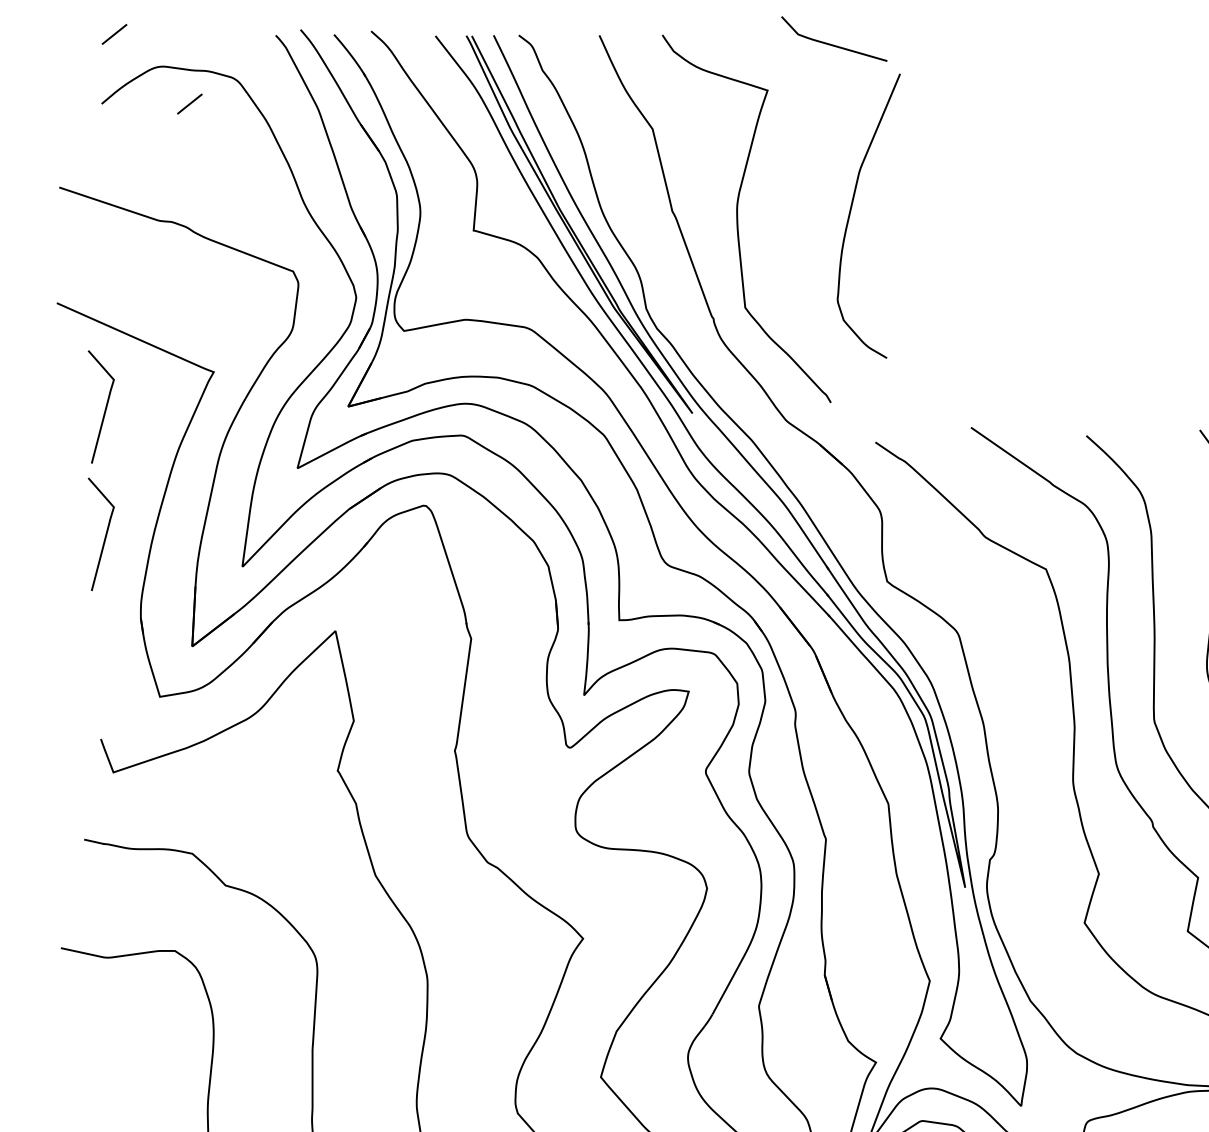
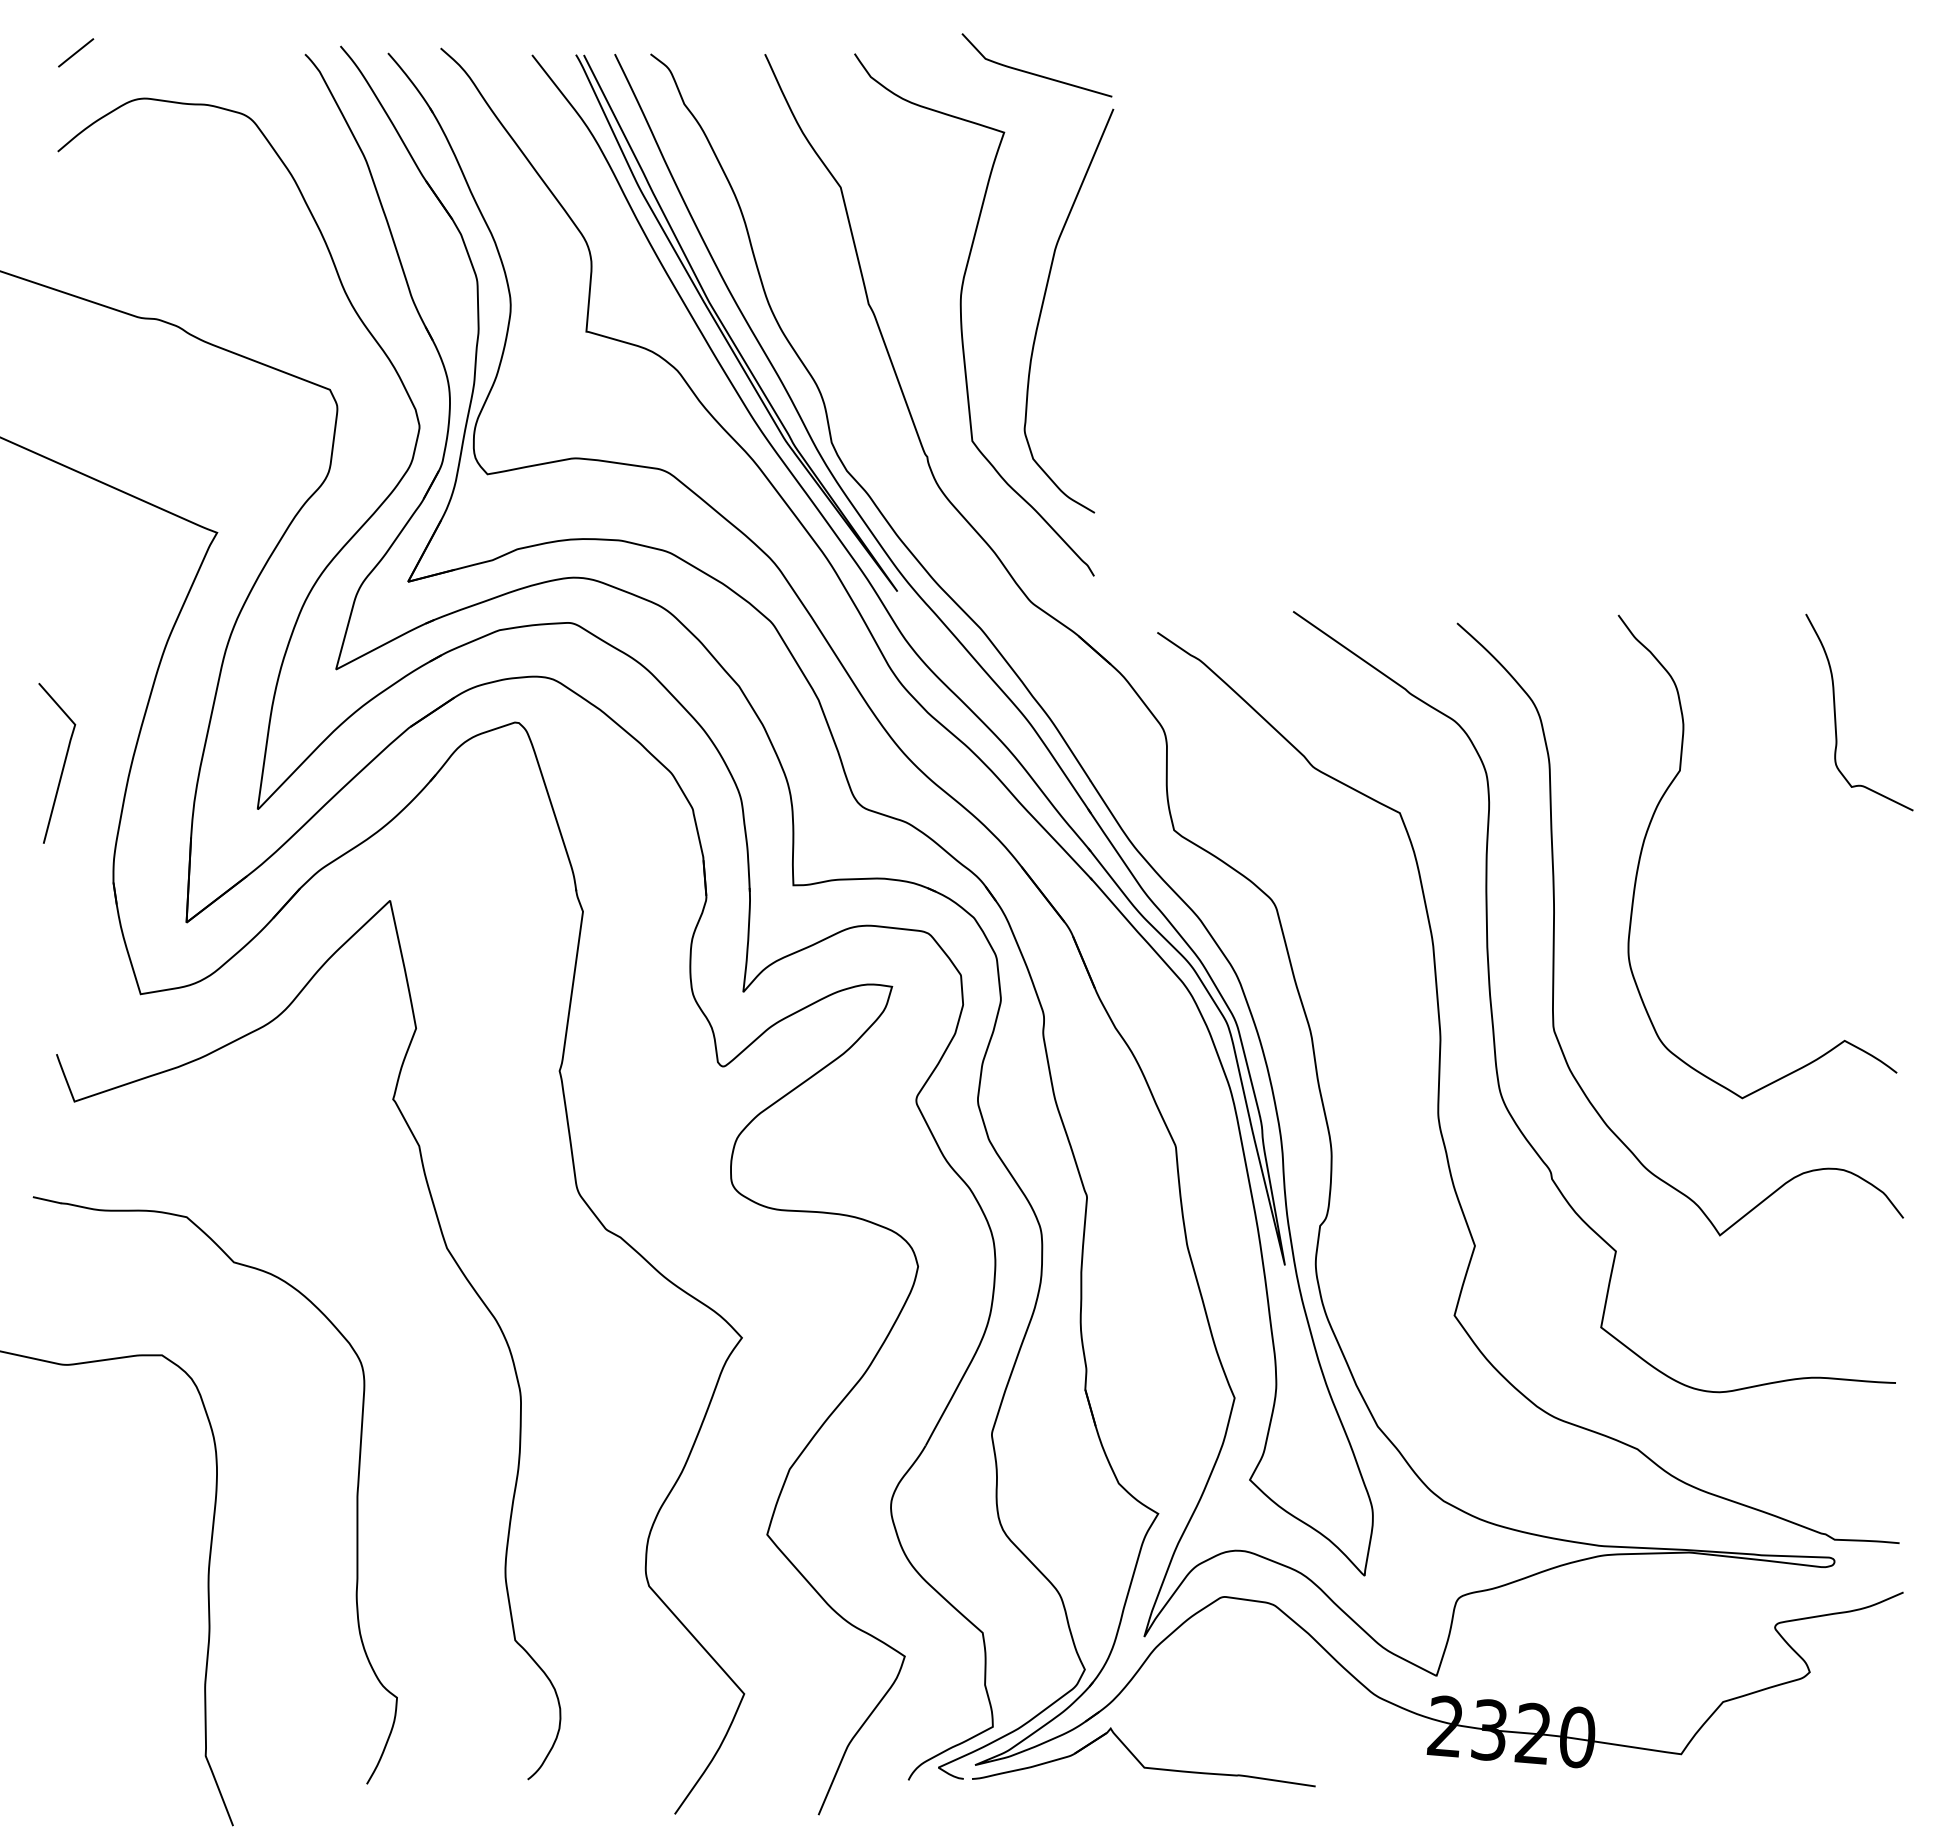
curve: (831, 44) -> (1032, 72), moved
line: (190, 103) -> (183, 151), removed
curve: (850, 212) -> (1043, 305), moved
curve: (104, 409) -> (62, 585), removed

